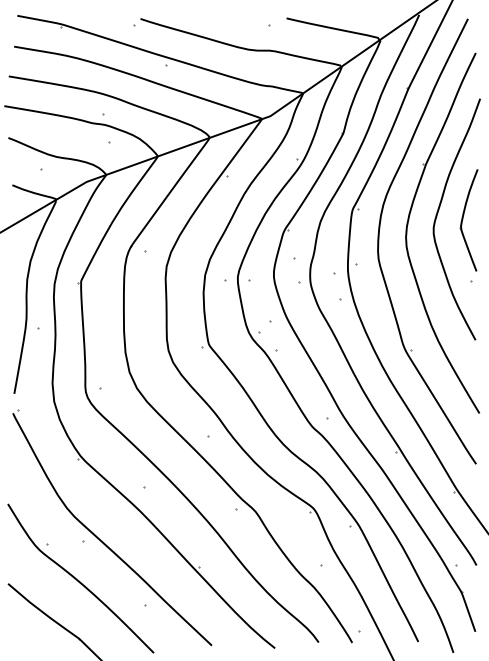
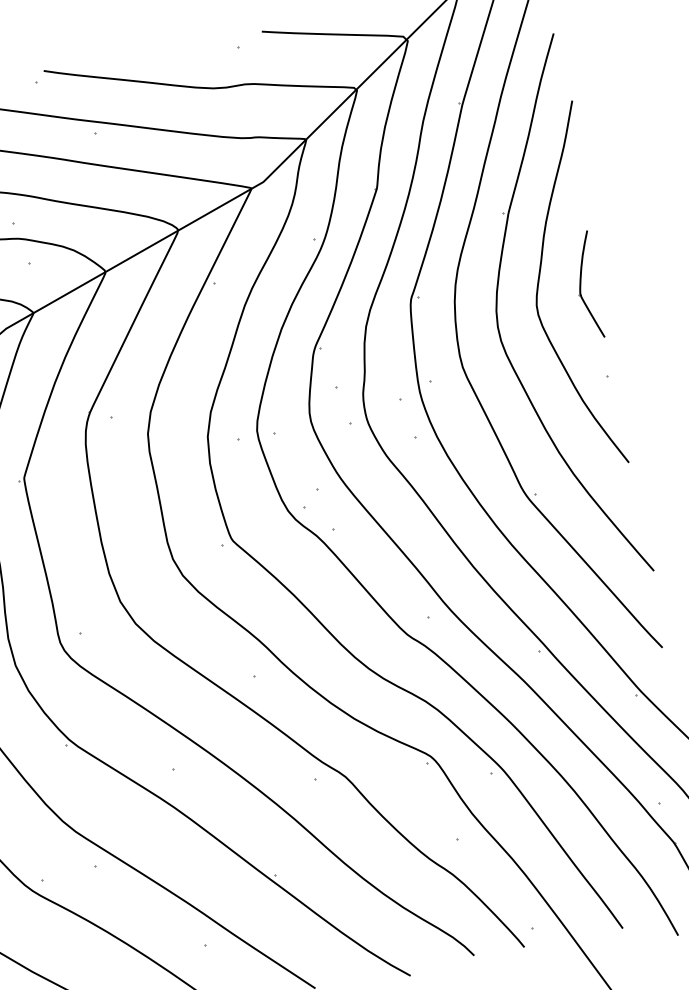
part: (468, 220) -> (586, 285), size x0.7

